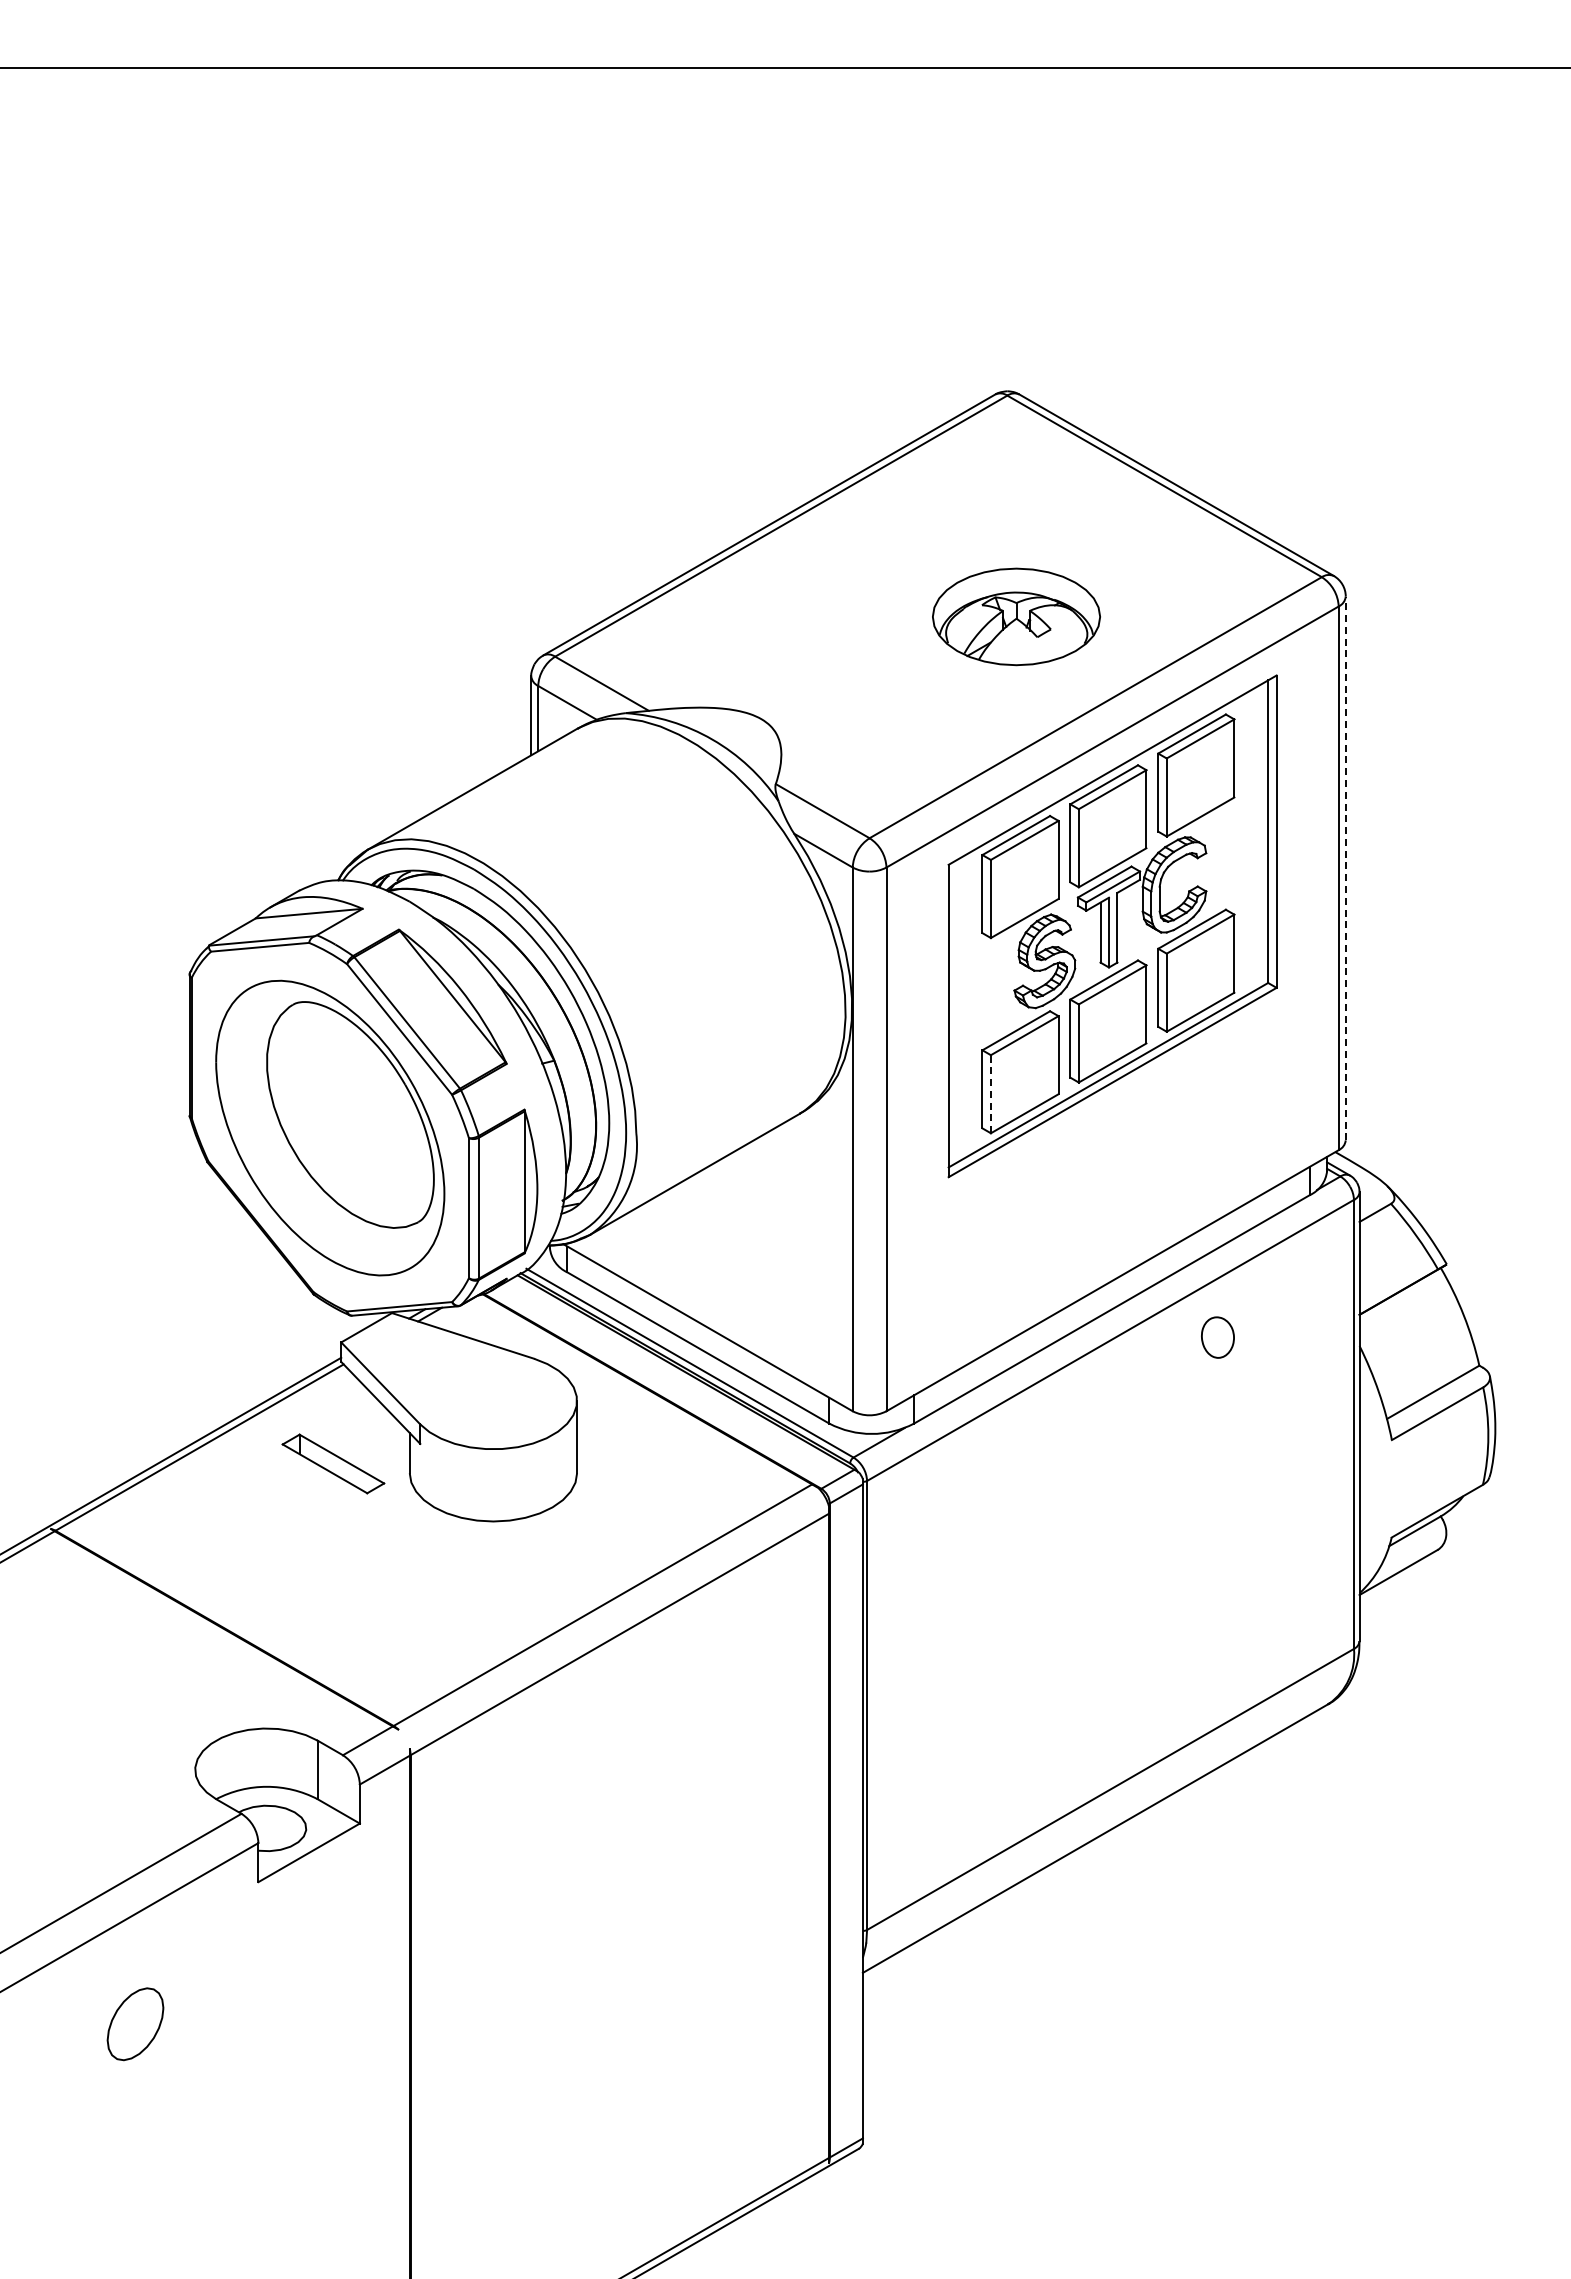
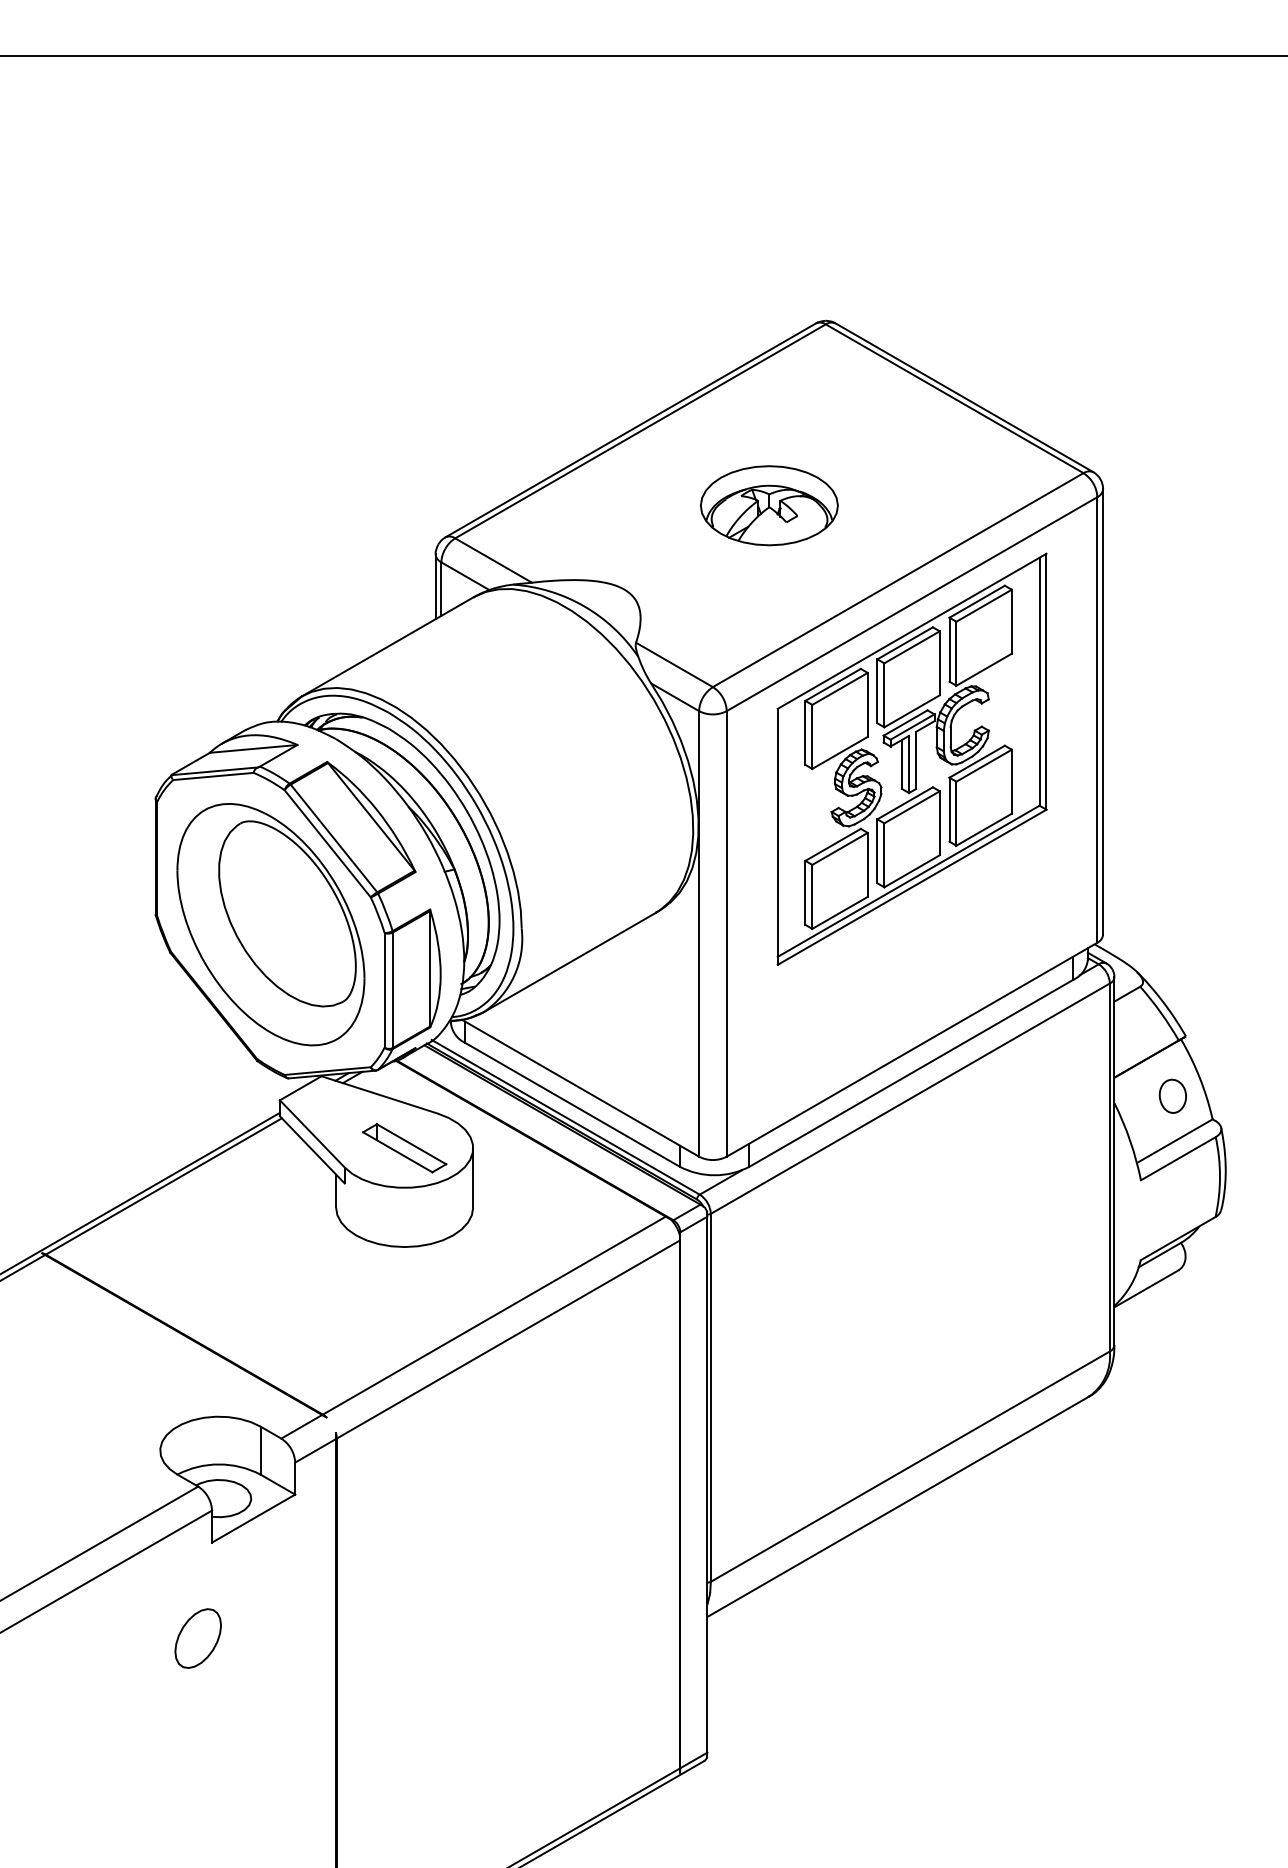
part: (1016, 616) -> (769, 505), moved
line: (1345, 868) -> (1102, 711), dashed -> solid
line: (990, 1093) -> (811, 896), dashed -> solid
part: (1217, 1337) -> (1172, 1096), moved
part: (333, 1463) -> (404, 1147), moved
part: (135, 2024) -> (198, 1638), moved

